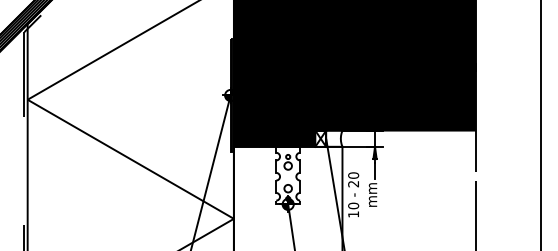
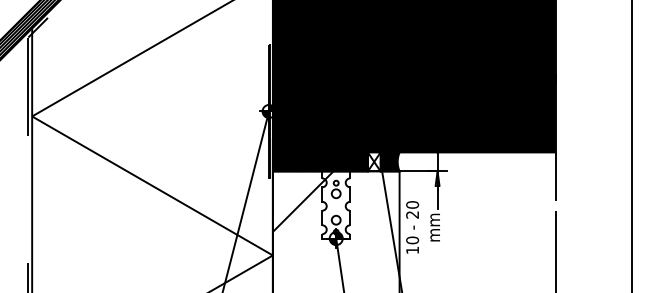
fill: (334, 138) -> (390, 161), added
hatch: (259, 172) -> (302, 201), added

